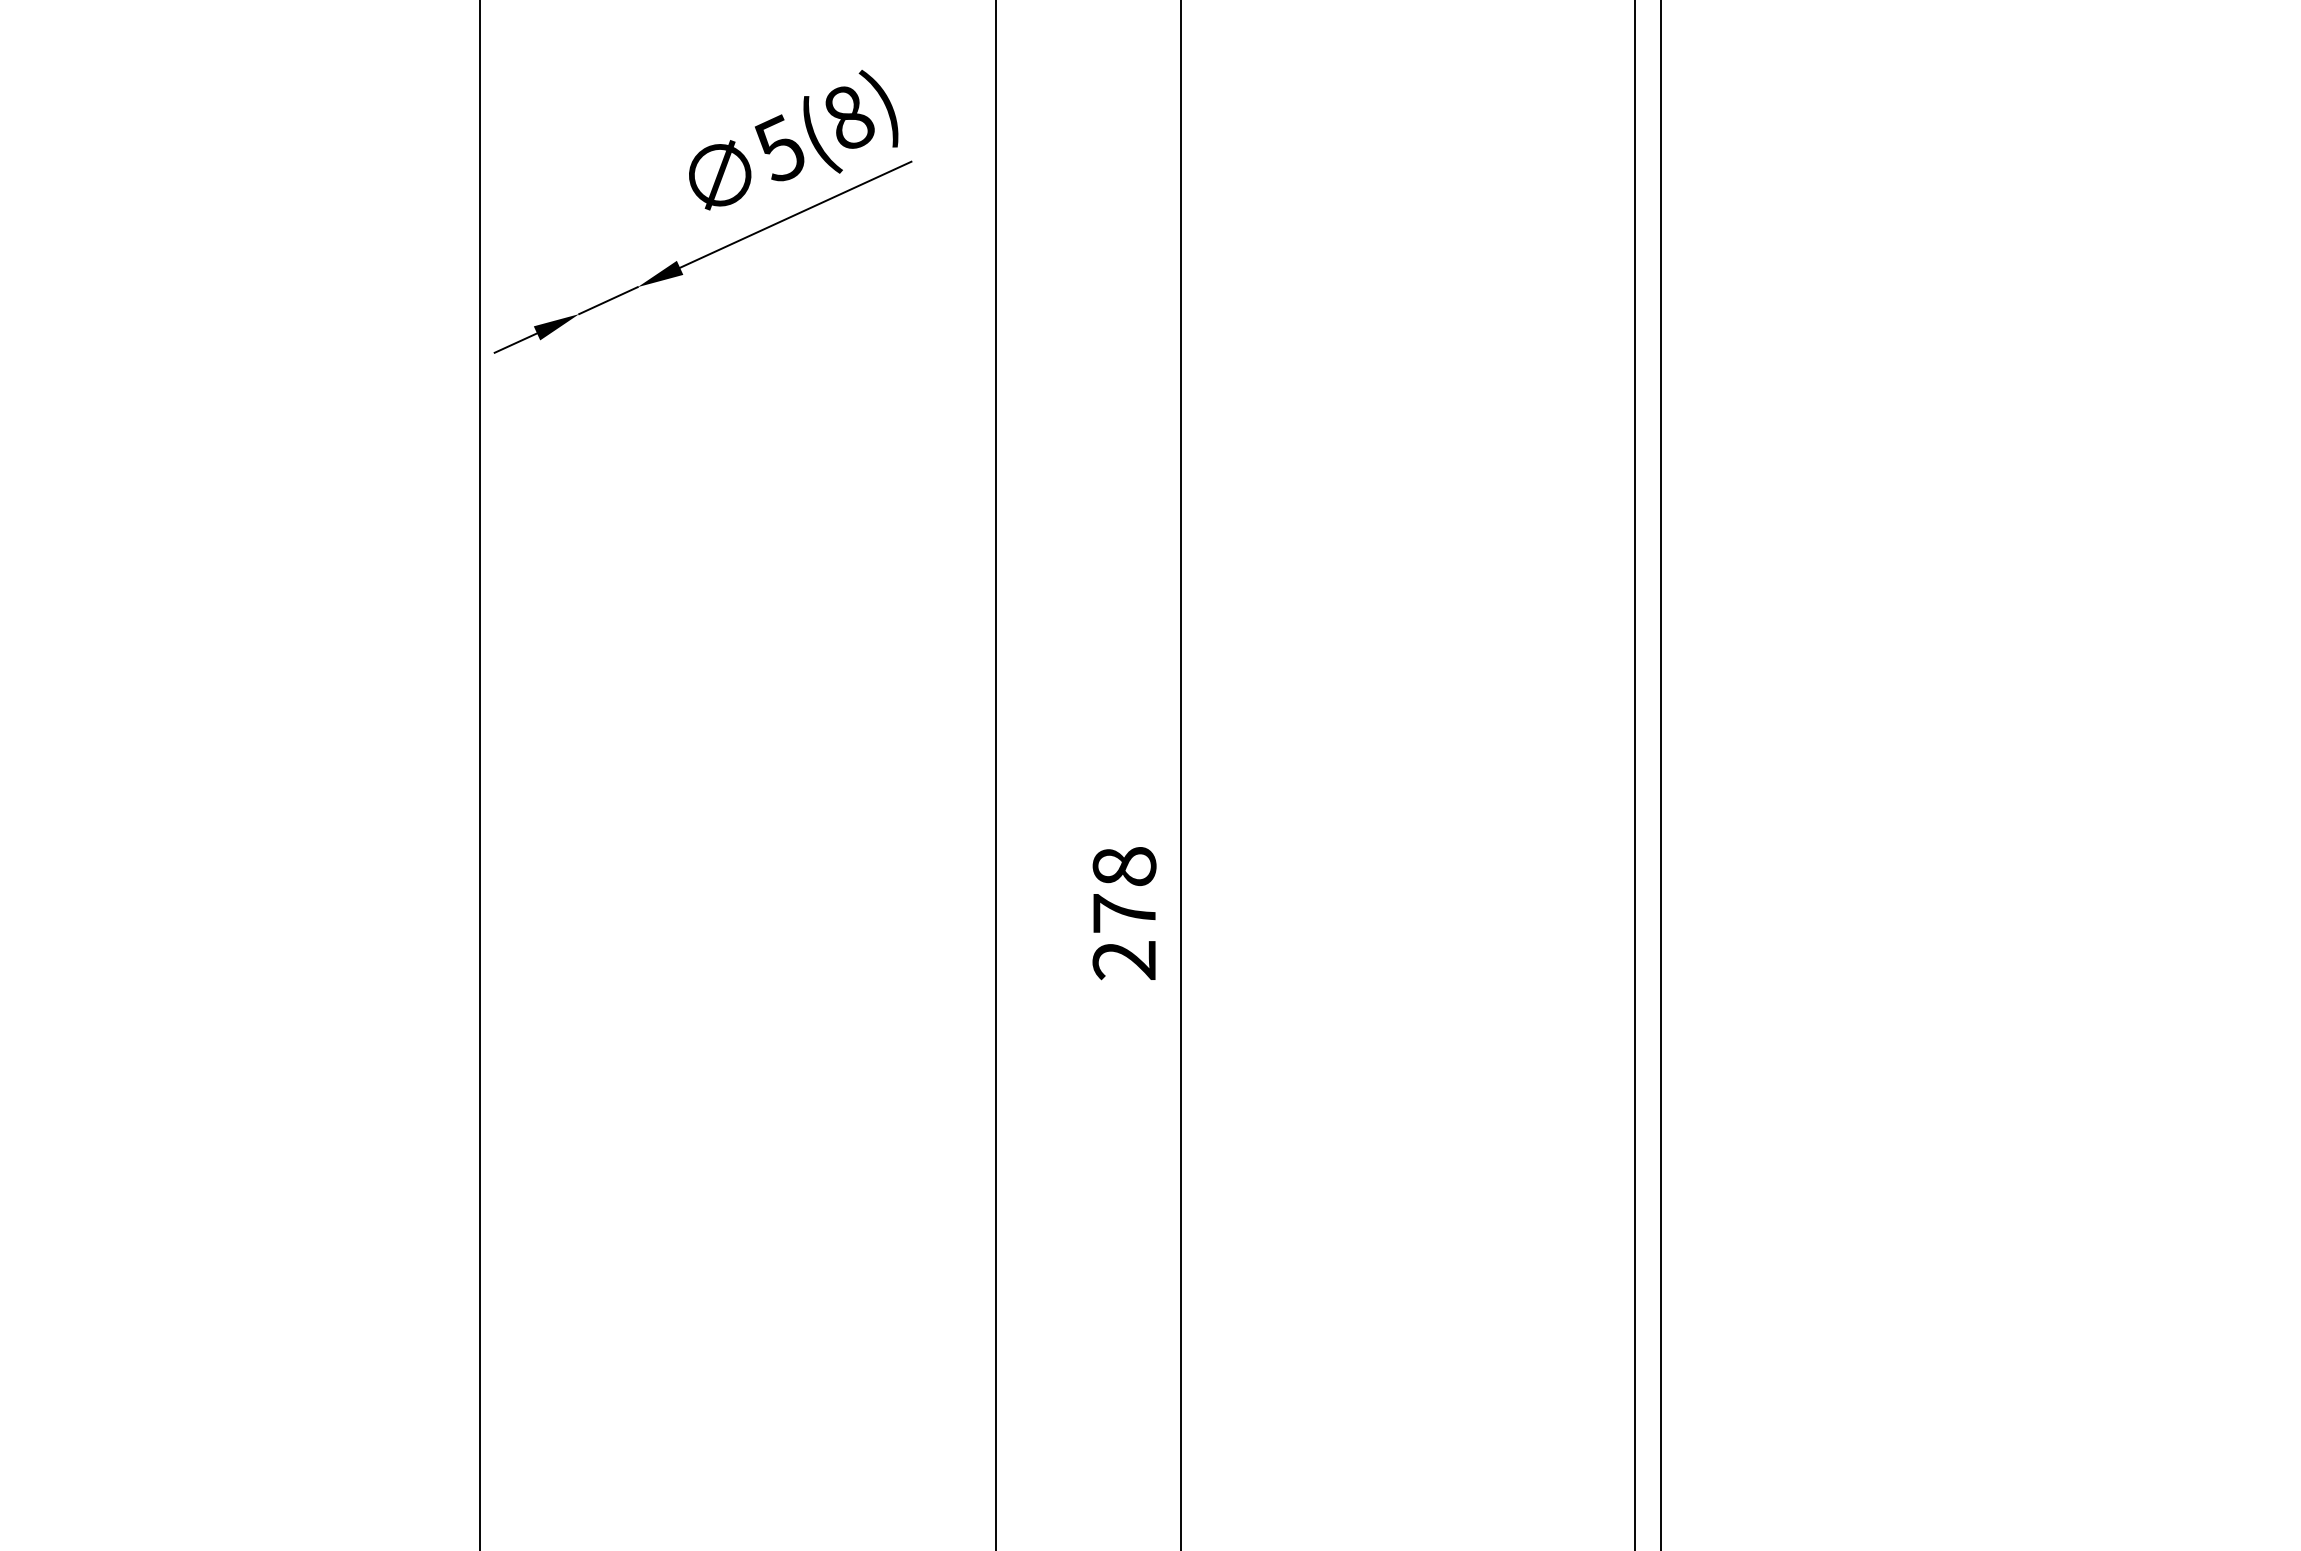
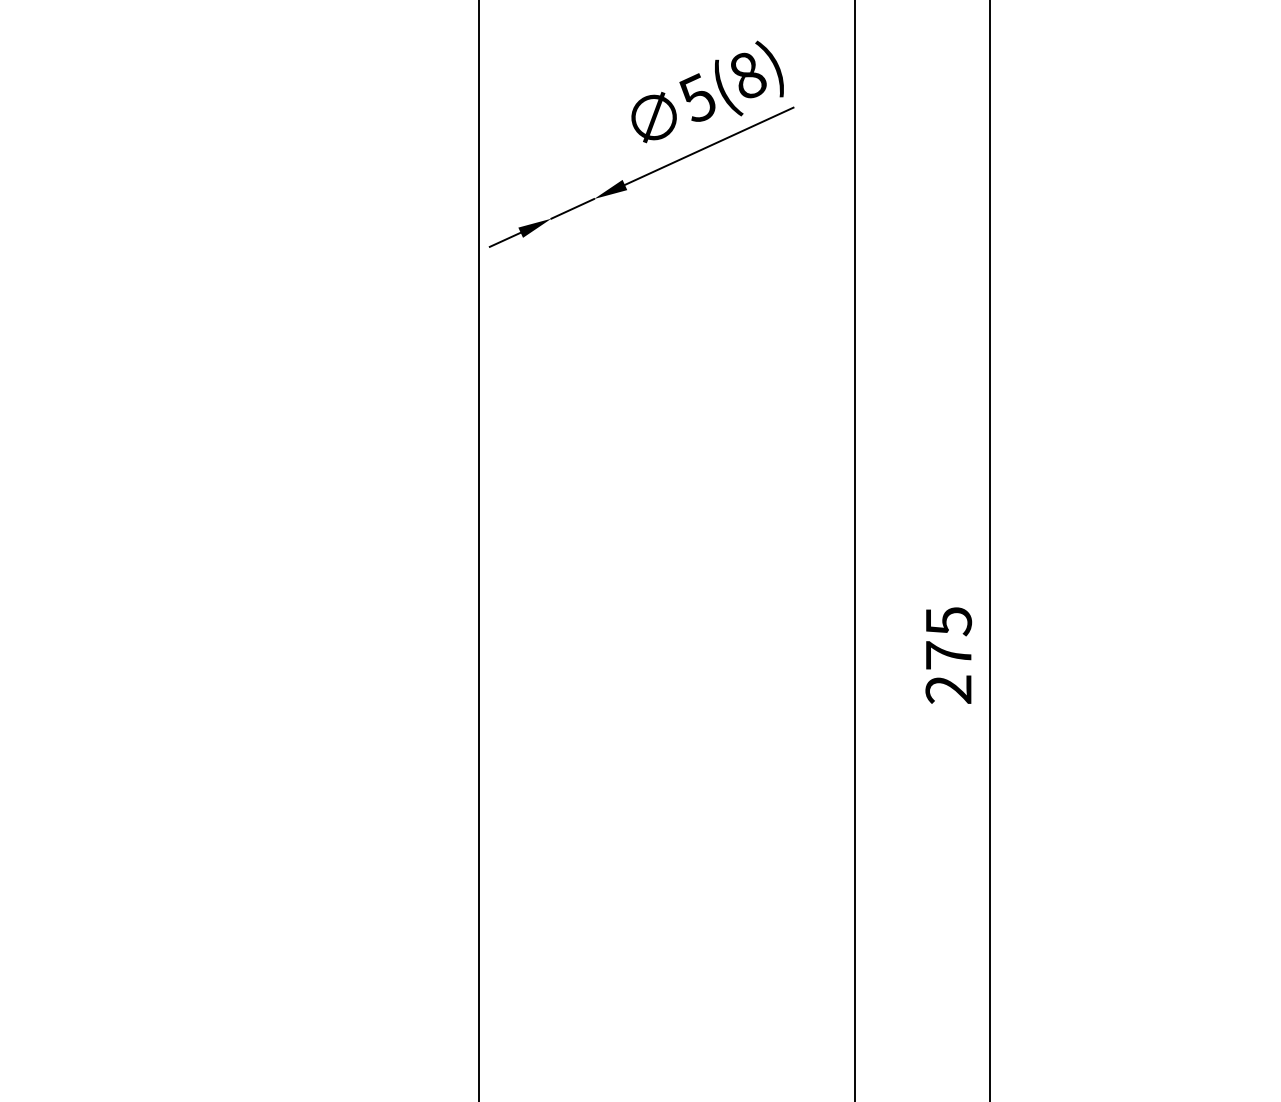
text: (1124, 867) -> (948, 621), 278 -> 275

